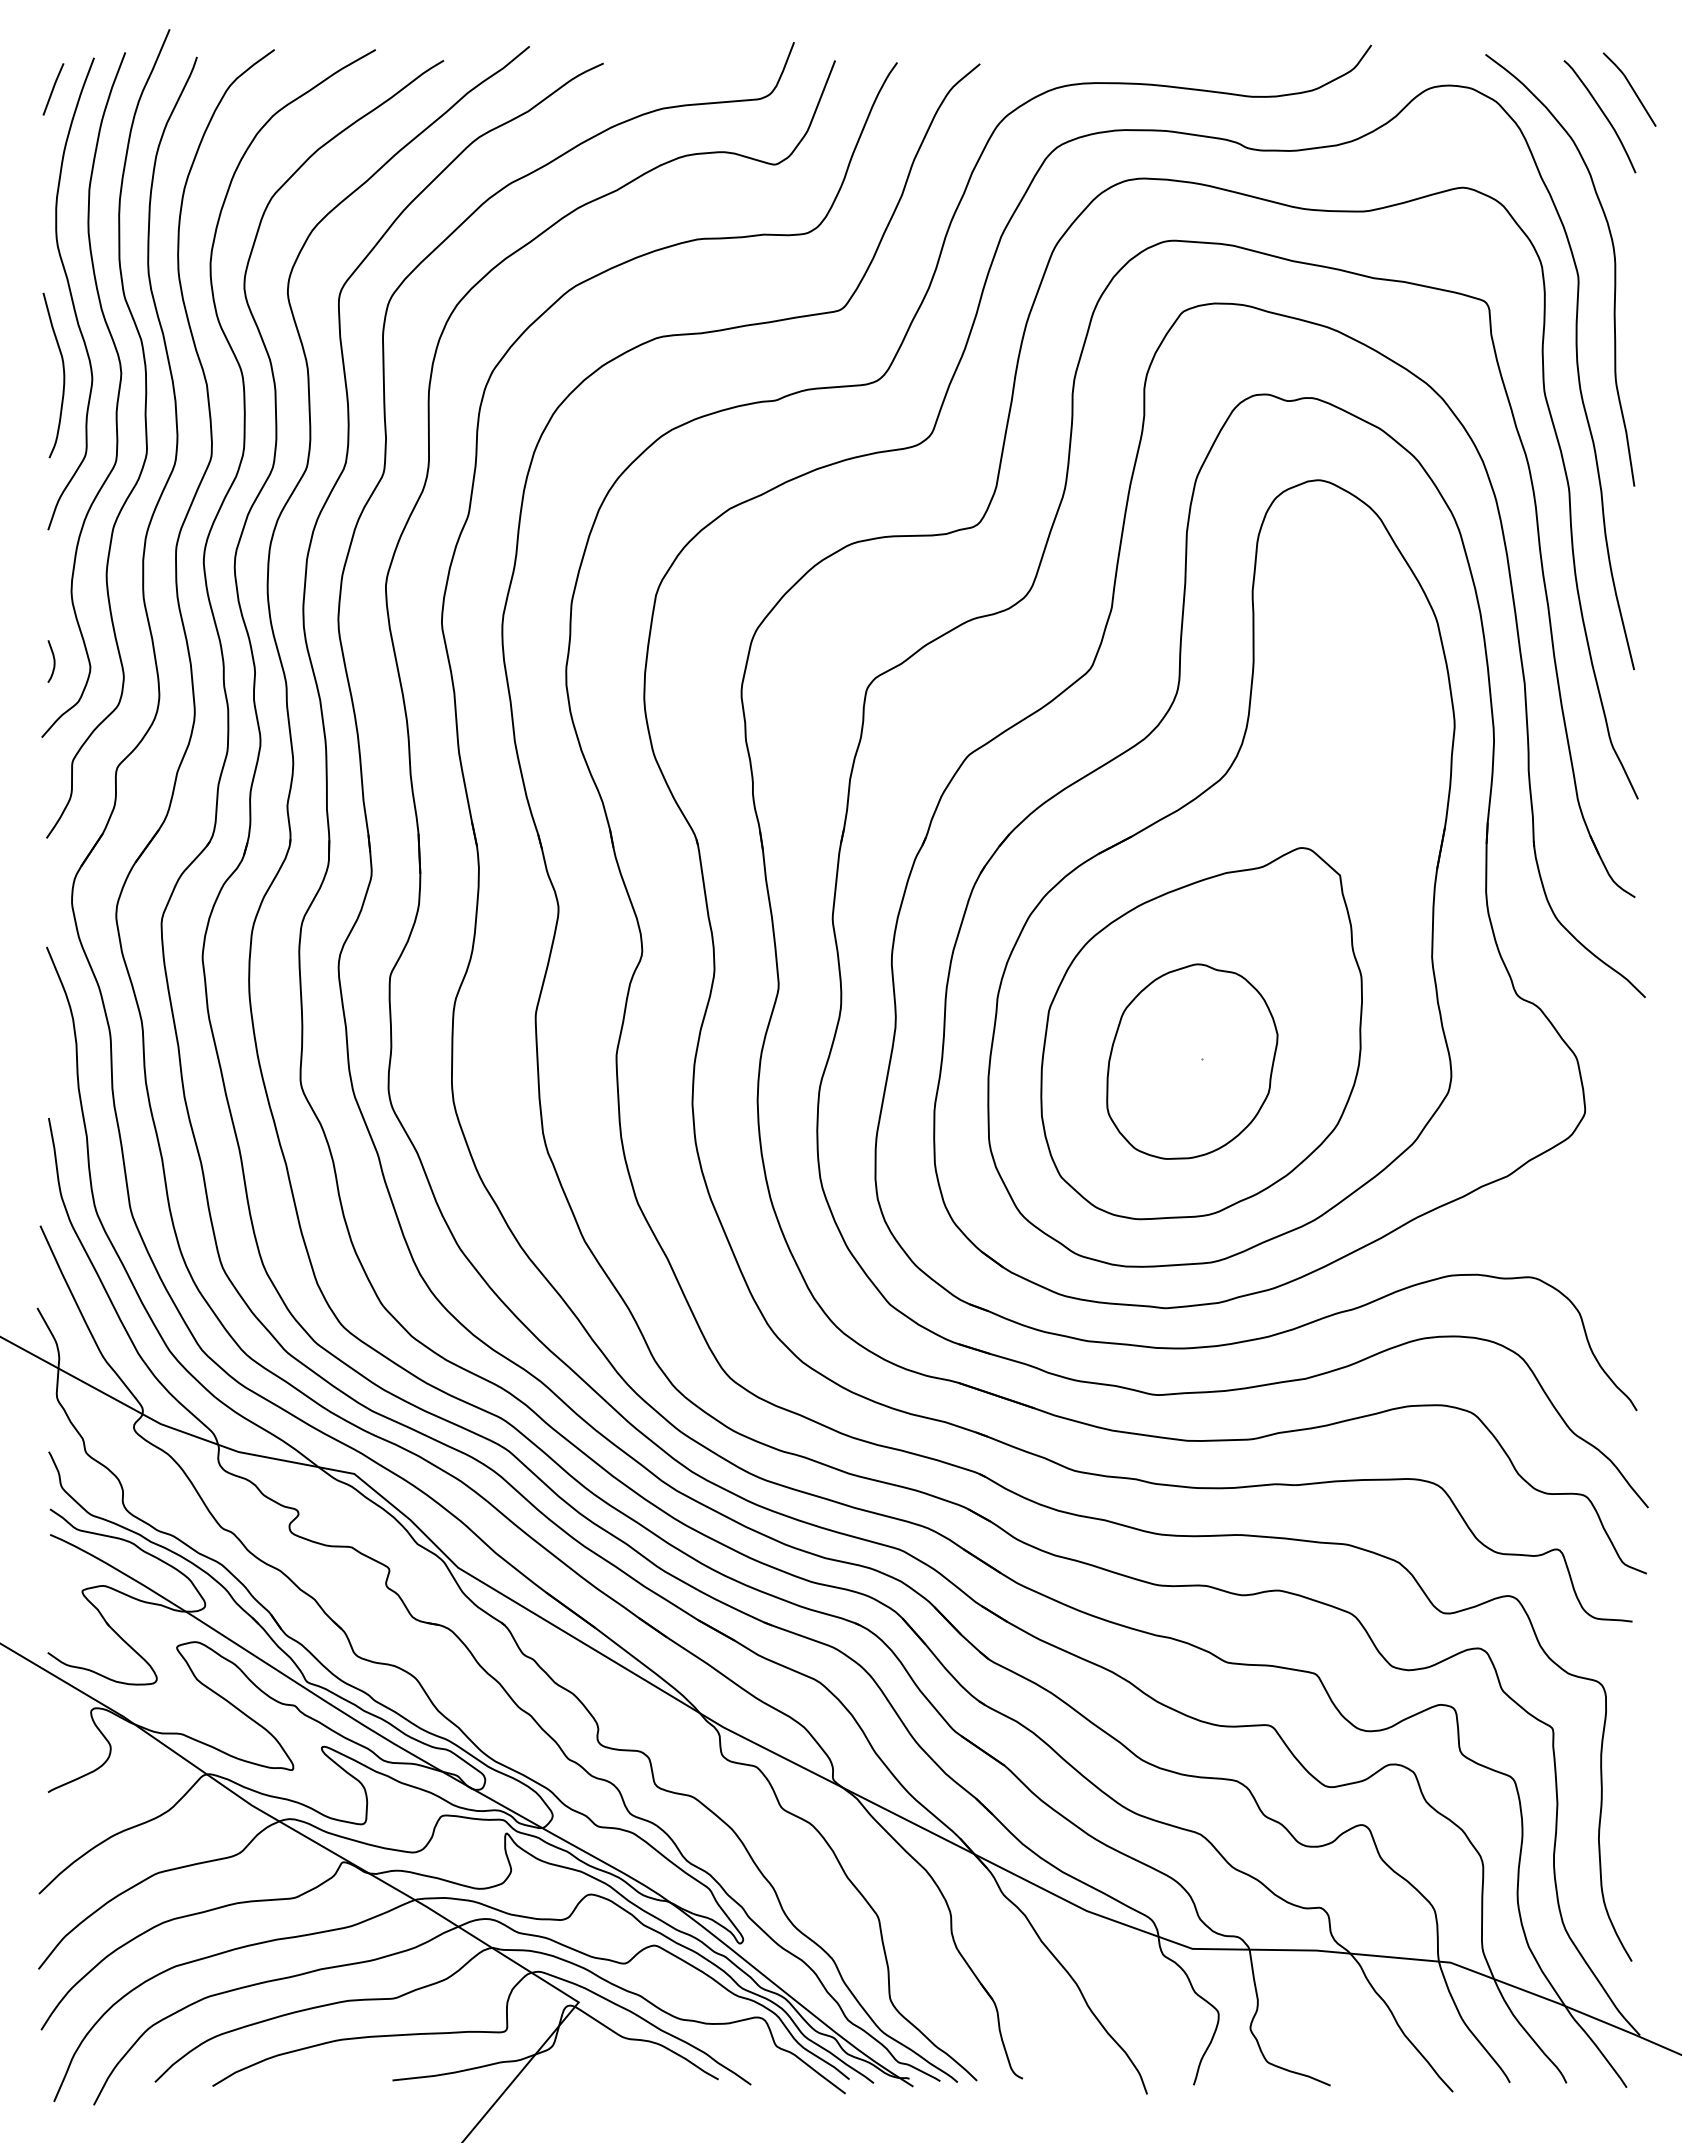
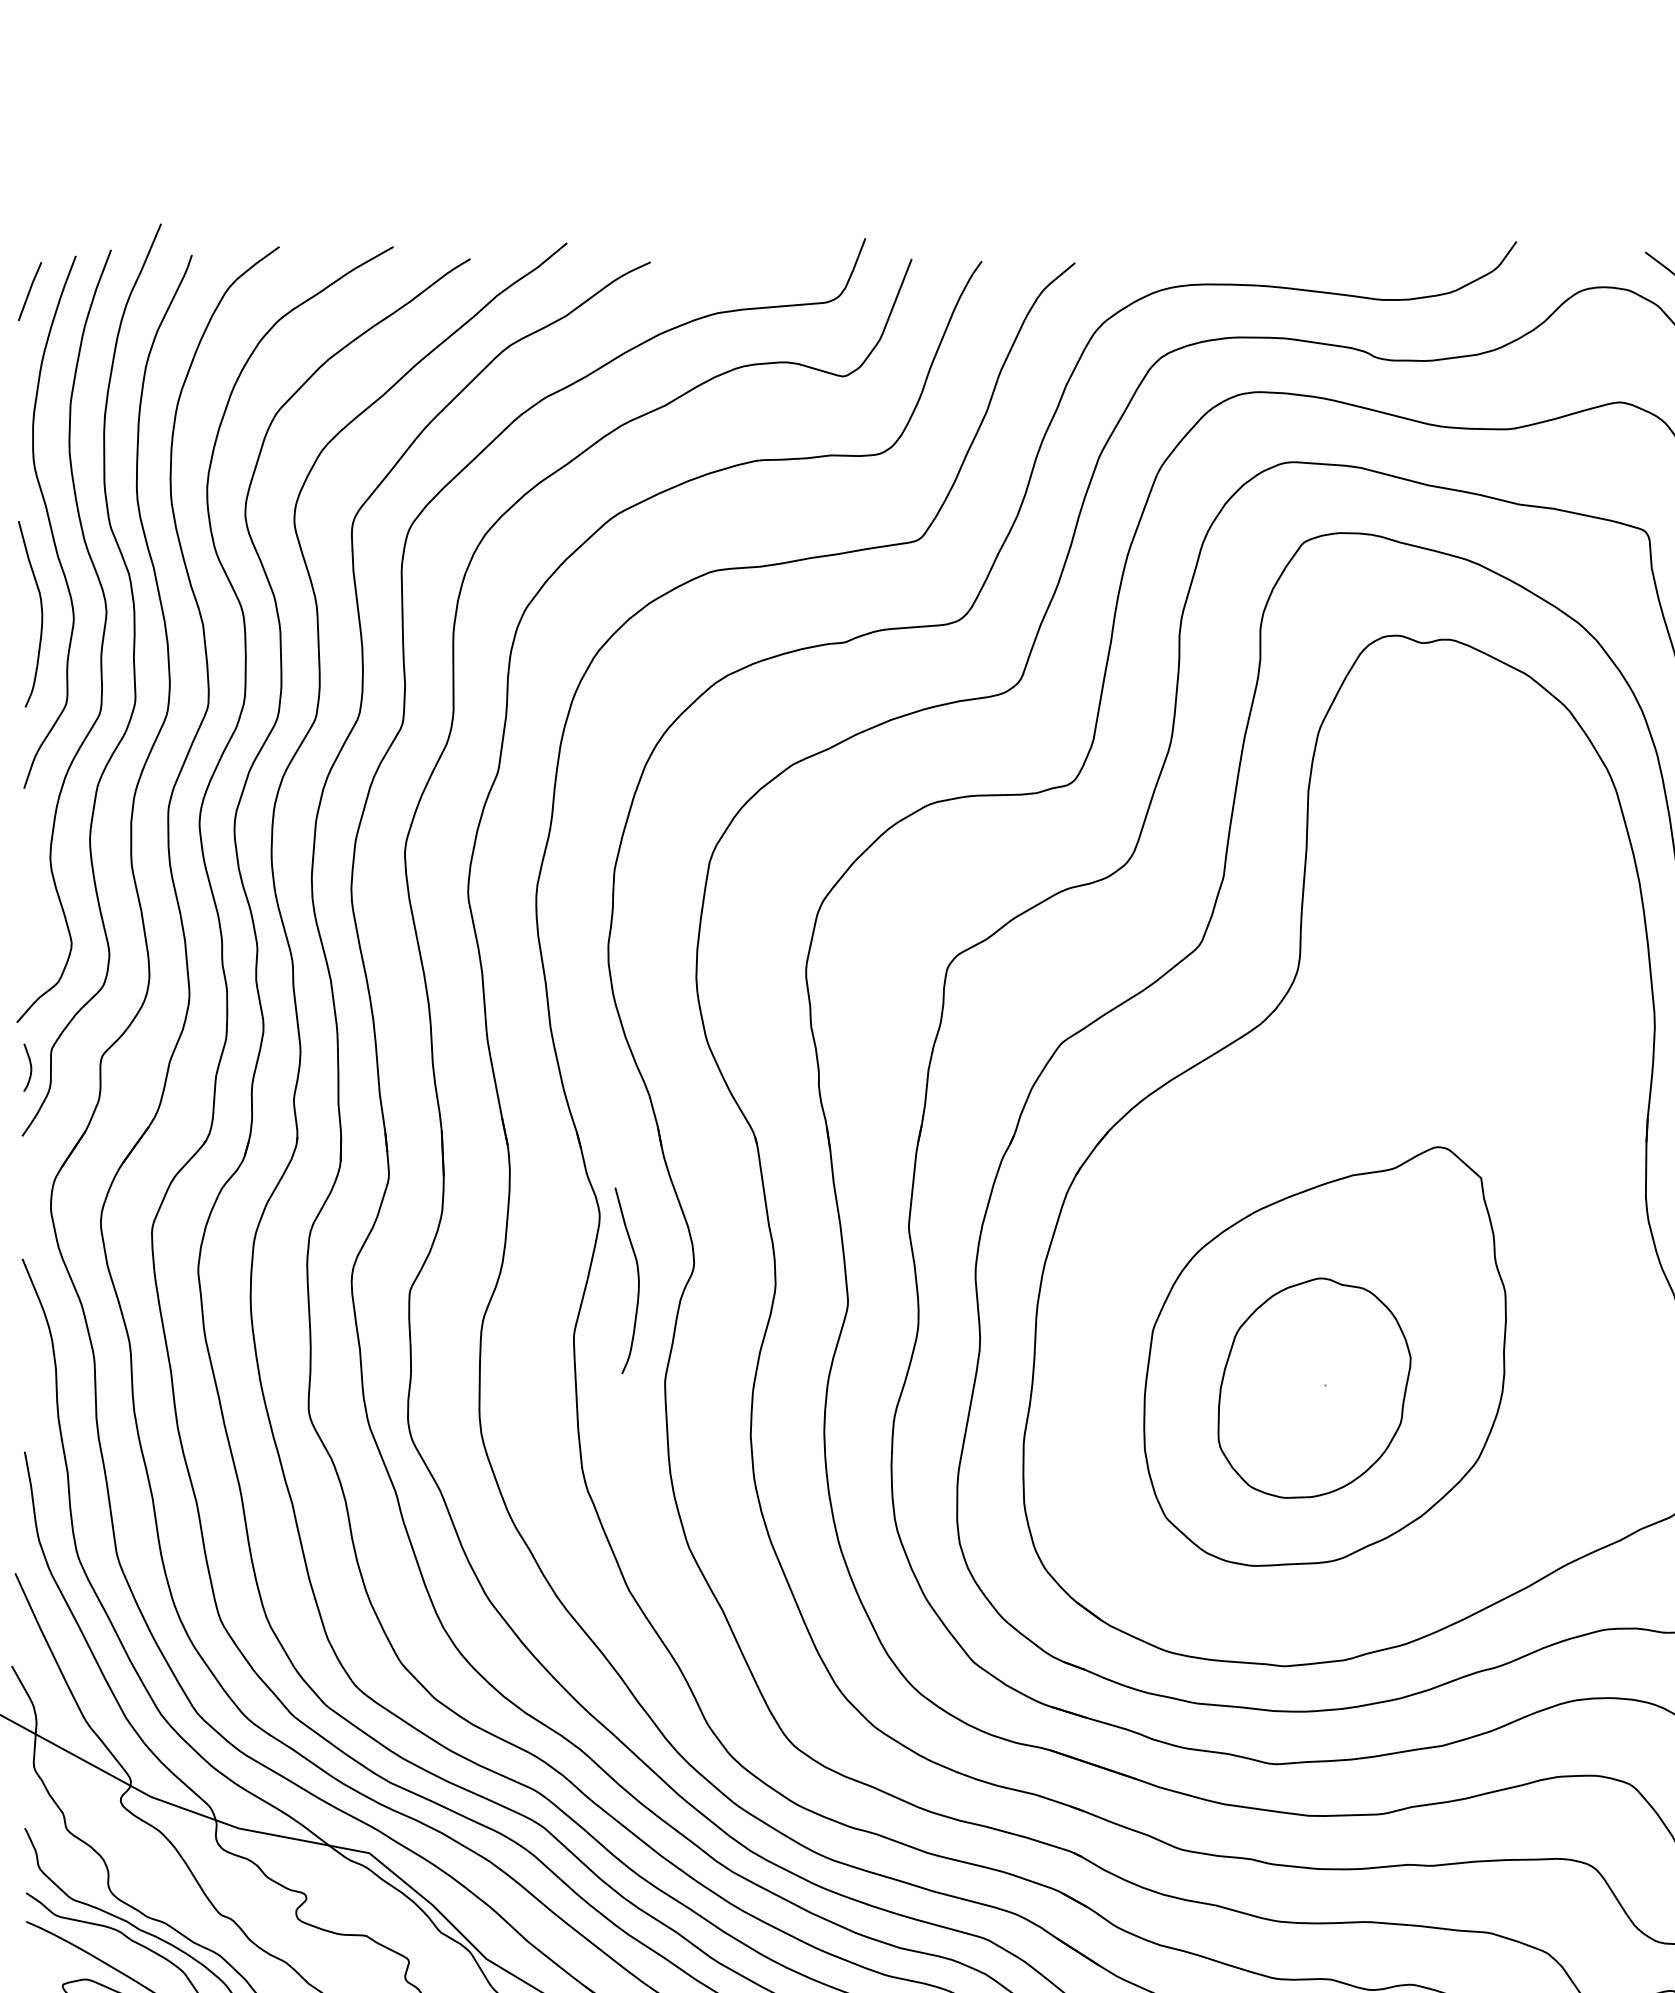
curve: (53, 661) -> (30, 1067), moved
part: (1221, 873) -> (1347, 1175), removed
curve: (592, 966) -> (637, 1280), added

